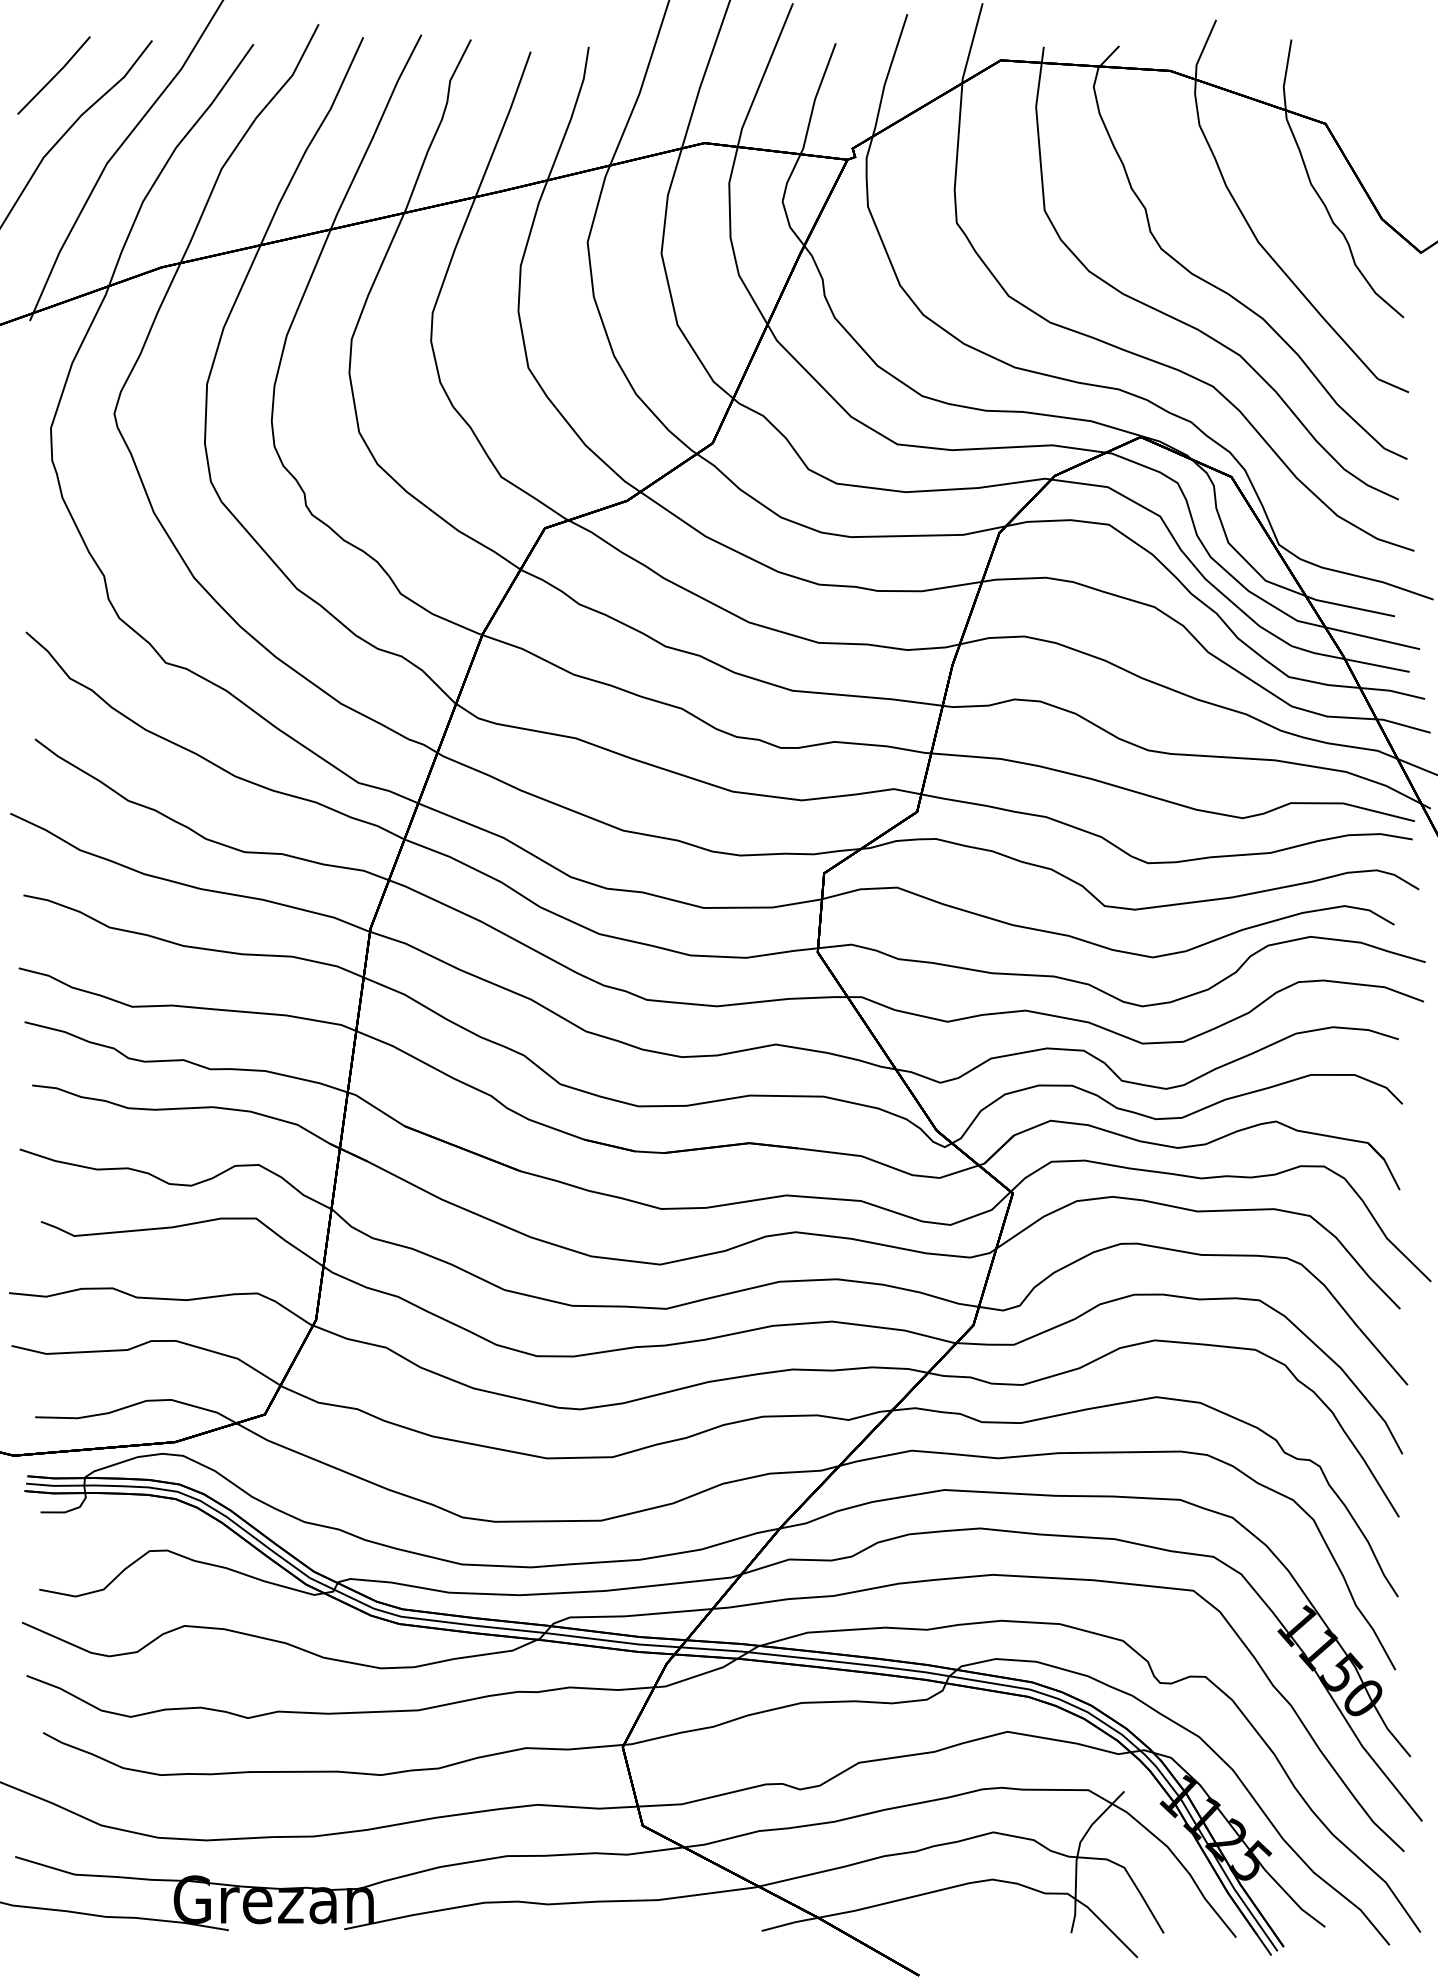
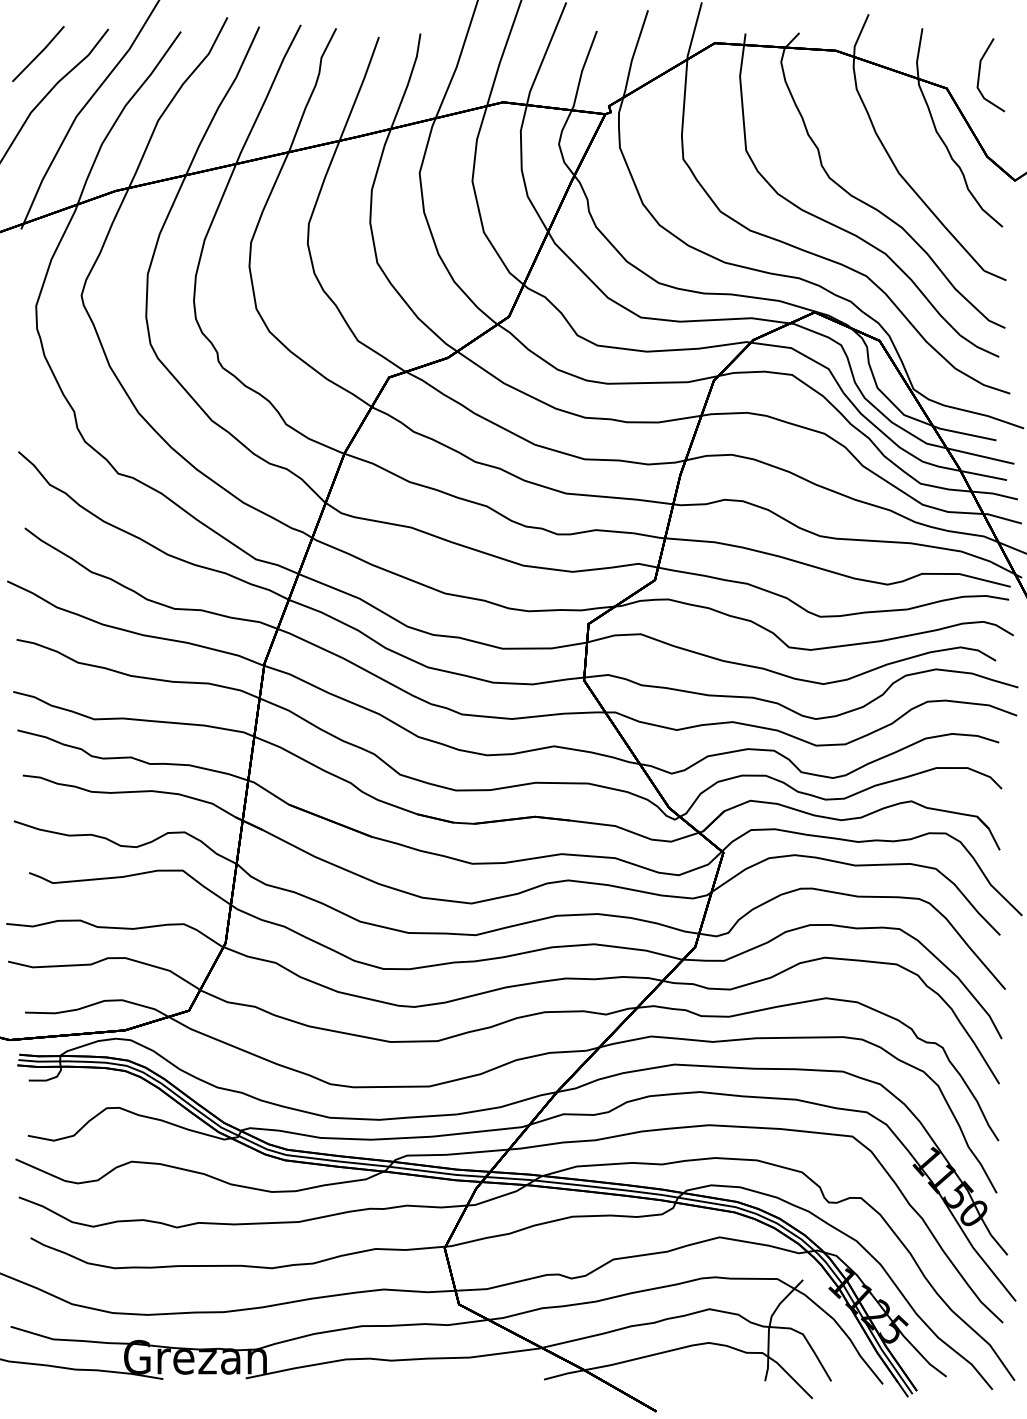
line: (1372, 102) -> (980, 73), added

